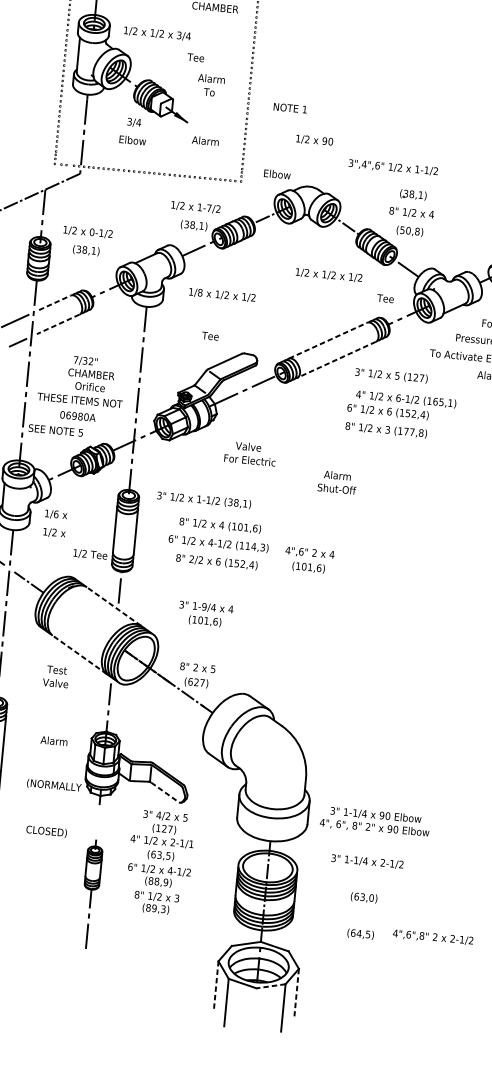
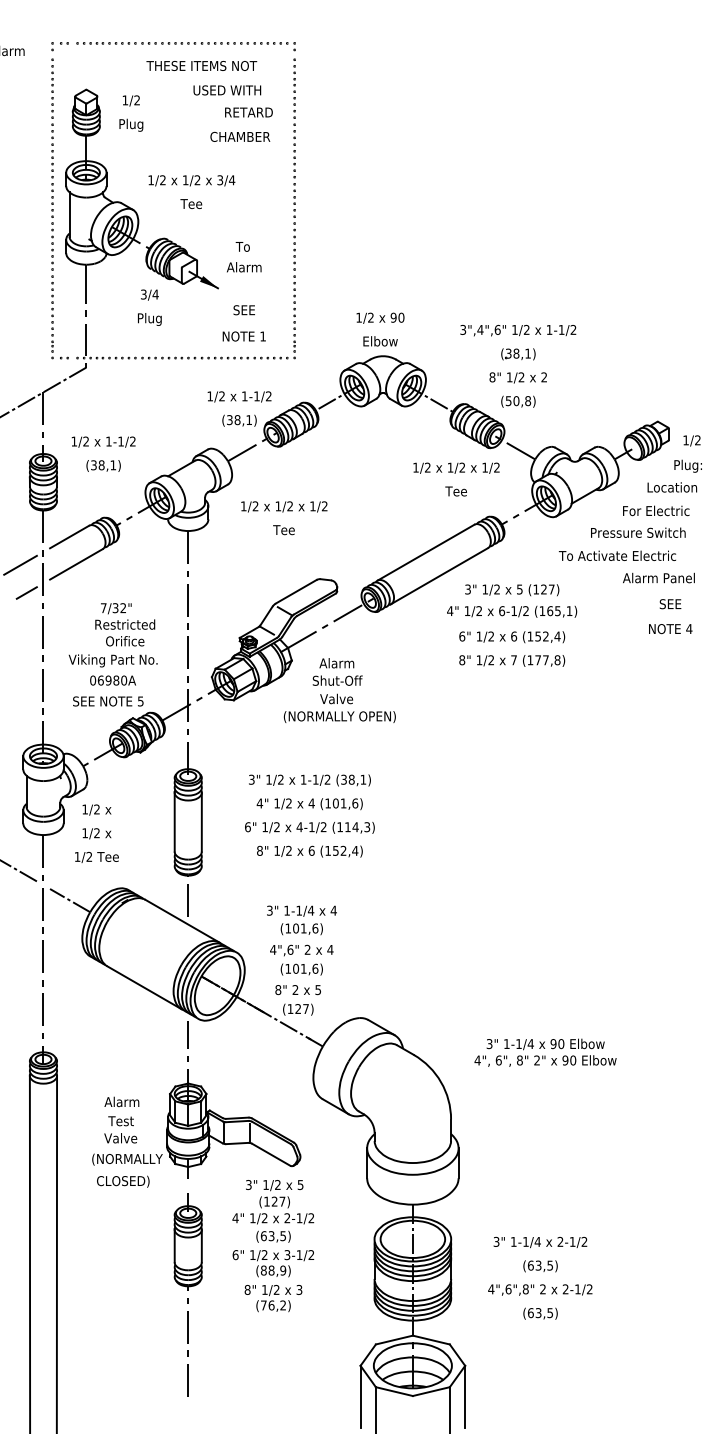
text: (157, 33) -> (191, 180), moved
text: (196, 57) -> (191, 203), moved
text: (211, 79) -> (244, 267), moved
text: (289, 108) -> (243, 336), moved
text: (205, 140) -> (243, 309), Alarm -> SEE
text: (314, 140) -> (380, 317), moved
text: (132, 141) -> (149, 319), Elbow -> Plug
text: (393, 167) -> (518, 330), moved
text: (277, 174) -> (380, 341), moved
text: (208, 208) -> (256, 396), 1-7/2 -> 1-1/2
text: (431, 214) -> (544, 377), 4 -> 2
text: (91, 232) -> (108, 441), 0-1/2 -> 1-1/2
text: (329, 274) -> (456, 467), moved
text: (200, 292) -> (255, 506), 1/8 -> 1/2
text: (385, 298) -> (455, 491), moved
line: (54, 302) -> (69, 536), dashed -> solid
line: (57, 324) -> (75, 564), dashed -> solid
text: (210, 336) -> (283, 530), moved
line: (328, 340) -> (426, 552), dashed -> solid
line: (335, 360) -> (438, 576), dashed -> solid
text: (91, 374) -> (125, 624), CHAMBER -> Restricted
text: (406, 399) -> (512, 611), moved
text: (79, 400) -> (113, 660), THESE ITEMS NOT -> Viking Part No.
text: (56, 430) -> (108, 701), moved
text: (387, 430) -> (513, 660), 3 -> 7
text: (249, 461) -> (339, 717), For Electric -> (NORMALLY OPEN)
text: (337, 481) -> (337, 671), moved
text: (203, 500) -> (309, 780), moved
text: (56, 514) -> (97, 809), 1/6 -> 1/2
text: (181, 521) -> (259, 803), 8" -> 4"
text: (90, 554) -> (96, 857), moved
text: (191, 558) -> (276, 850), 2/2 -> 1/2
text: (309, 559) -> (301, 959), moved
line: (113, 606) -> (182, 921), dashed -> solid
text: (204, 606) -> (299, 910), 1-9/4 -> 1-1/4
line: (79, 654) -> (144, 987), dashed -> solid
text: (56, 676) -> (120, 1129), moved
text: (190, 682) -> (290, 1009), (627) -> (127)
line: (165, 793) -> (271, 1155), dashed -> solid
text: (158, 814) -> (265, 1184), 4/2 -> 1/2
text: (375, 821) -> (545, 1052), moved
text: (46, 831) -> (123, 1181), moved
text: (190, 843) -> (310, 1217), 2-1/1 -> 2-1/2
text: (367, 861) -> (540, 1242), moved
text: (170, 871) -> (287, 1255), 4-1/2 -> 3-1/2
part: (90, 893) -> (187, 1294), size x1.43
text: (371, 897) -> (550, 1265), (63,0) -> (63,5)
text: (155, 908) -> (273, 1305), (89,3) -> (76,2)
text: (359, 934) -> (538, 1313), (64,5) -> (63,5)
text: (433, 937) -> (540, 1289), moved
line: (216, 984) -> (360, 1396), dashed -> solid
line: (270, 986) -> (430, 1391), dashed -> solid
line: (296, 992) -> (465, 1396), dashed -> solid

